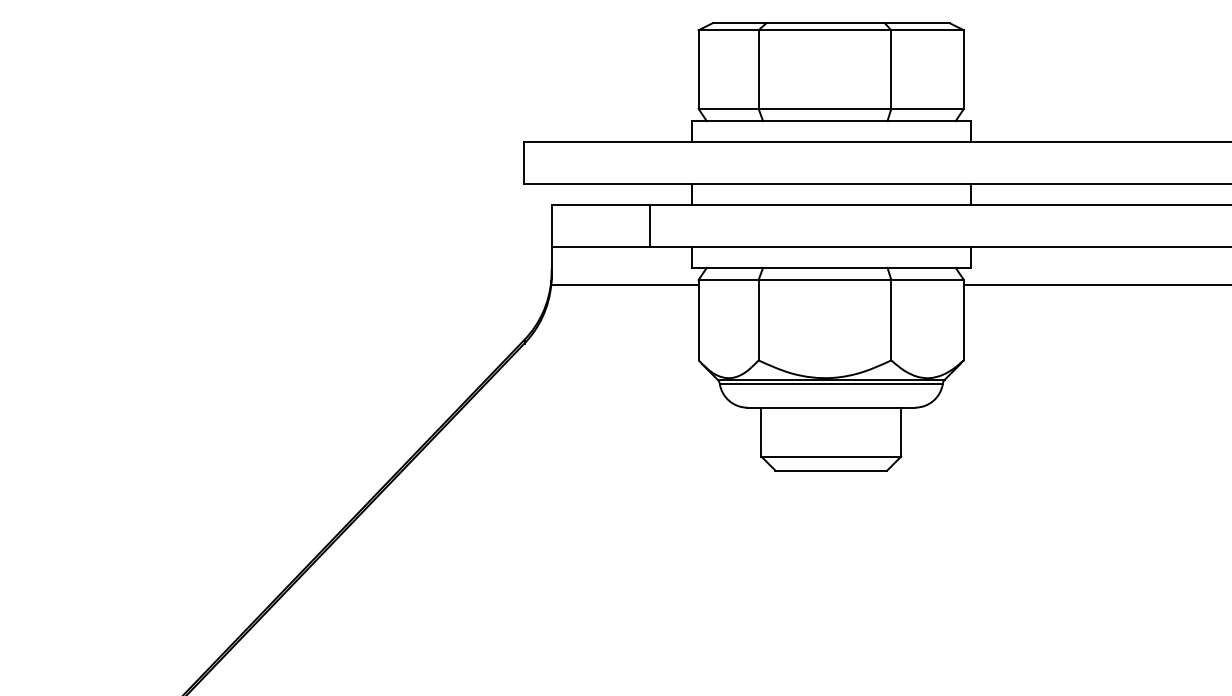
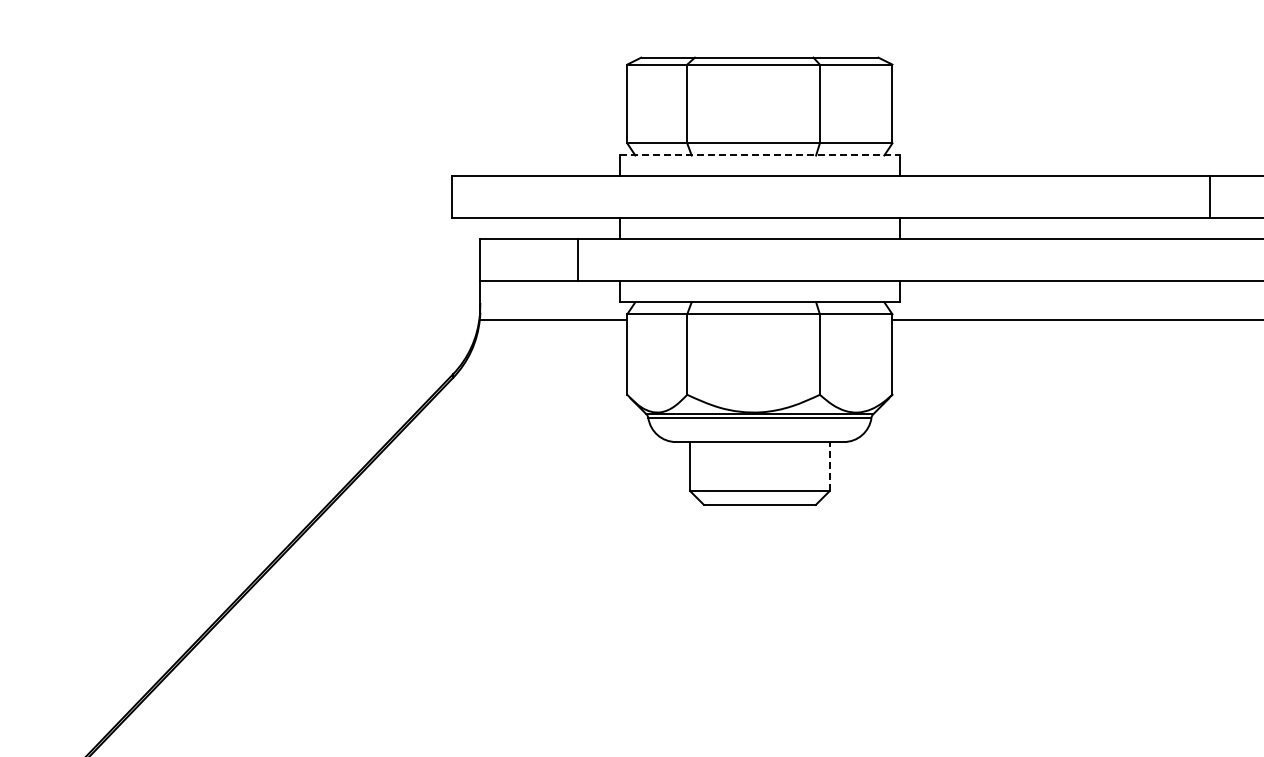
line: (830, 121) -> (759, 155), solid -> dashed
line: (900, 432) -> (829, 466), solid -> dashed

